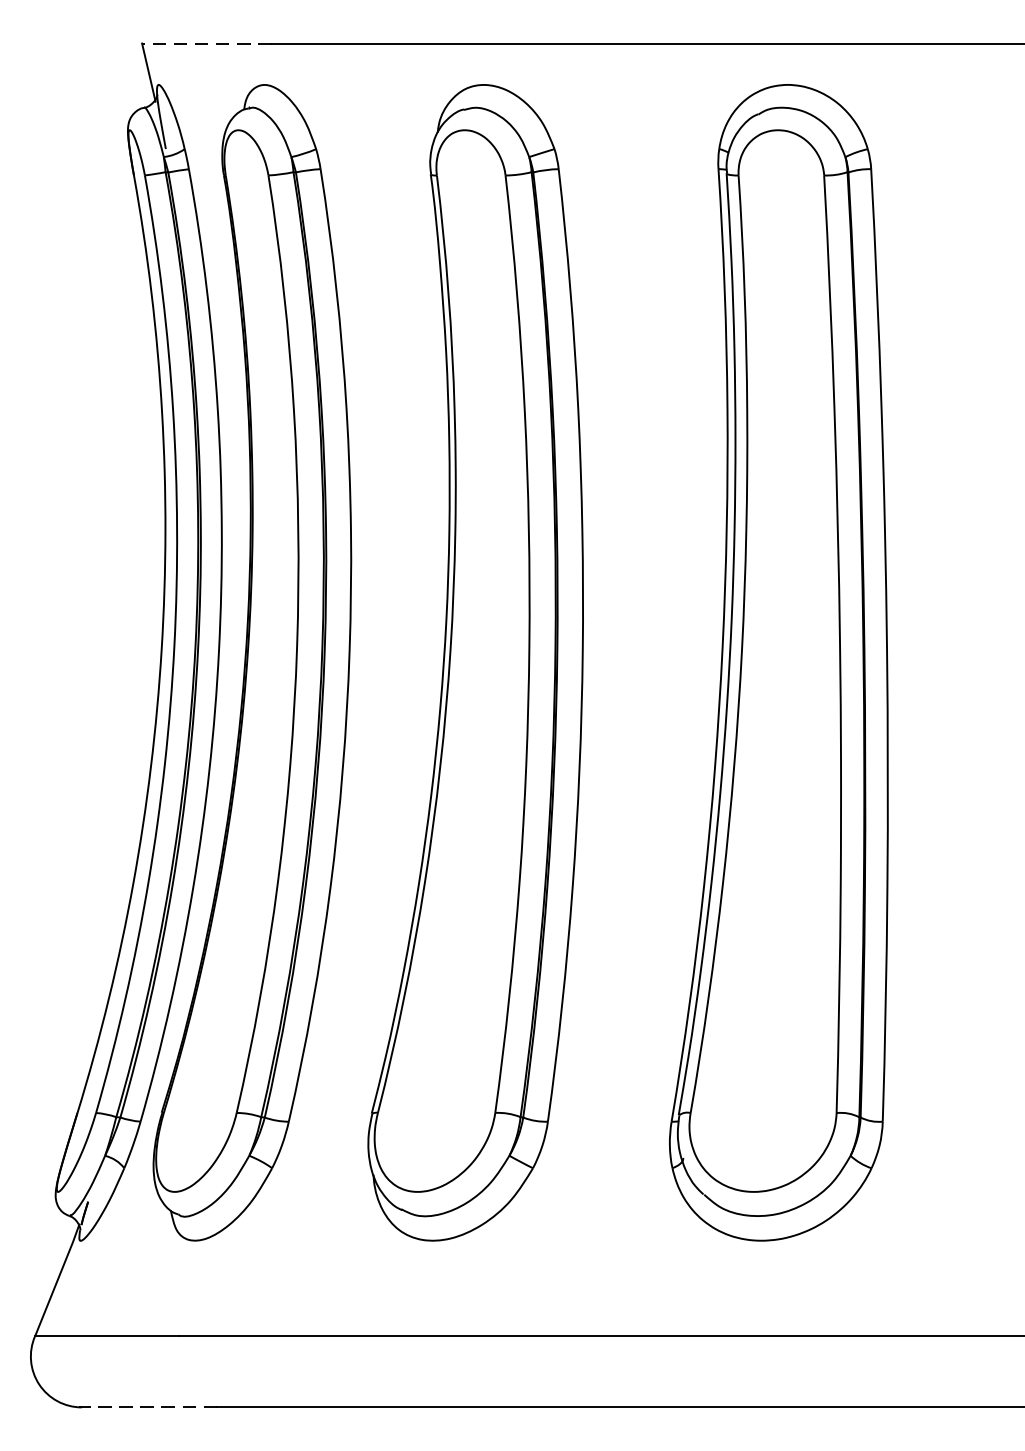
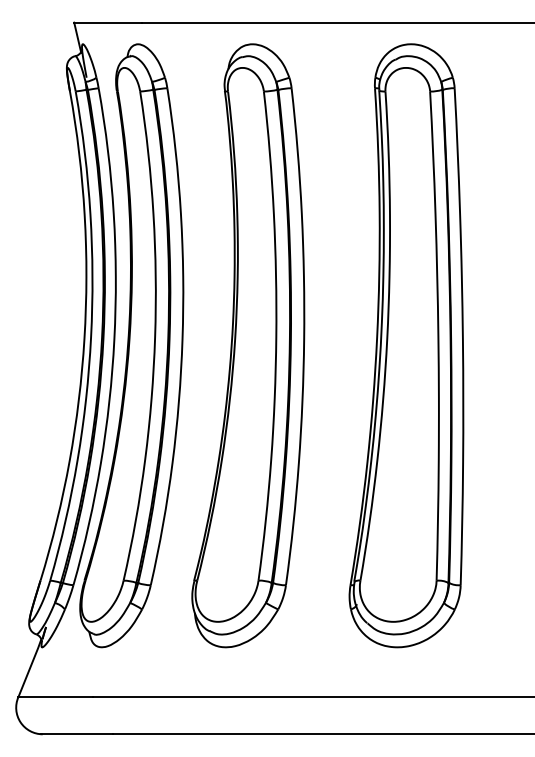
line: (207, 43) -> (108, 22), dashed -> solid
line: (148, 1407) -> (77, 734), dashed -> solid

